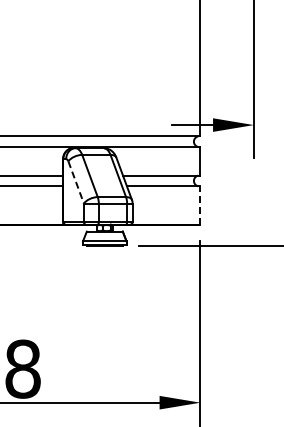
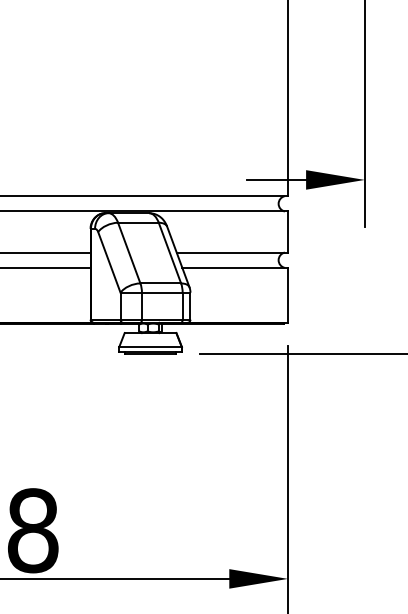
line: (76, 182) -> (109, 262), dashed -> solid
line: (200, 204) -> (288, 294), dashed -> solid

